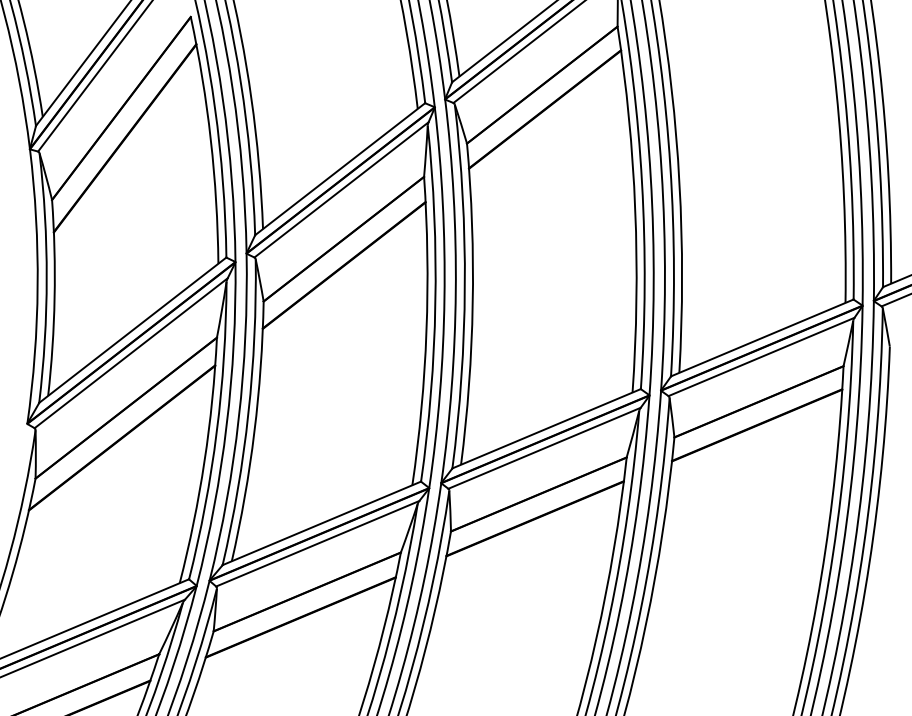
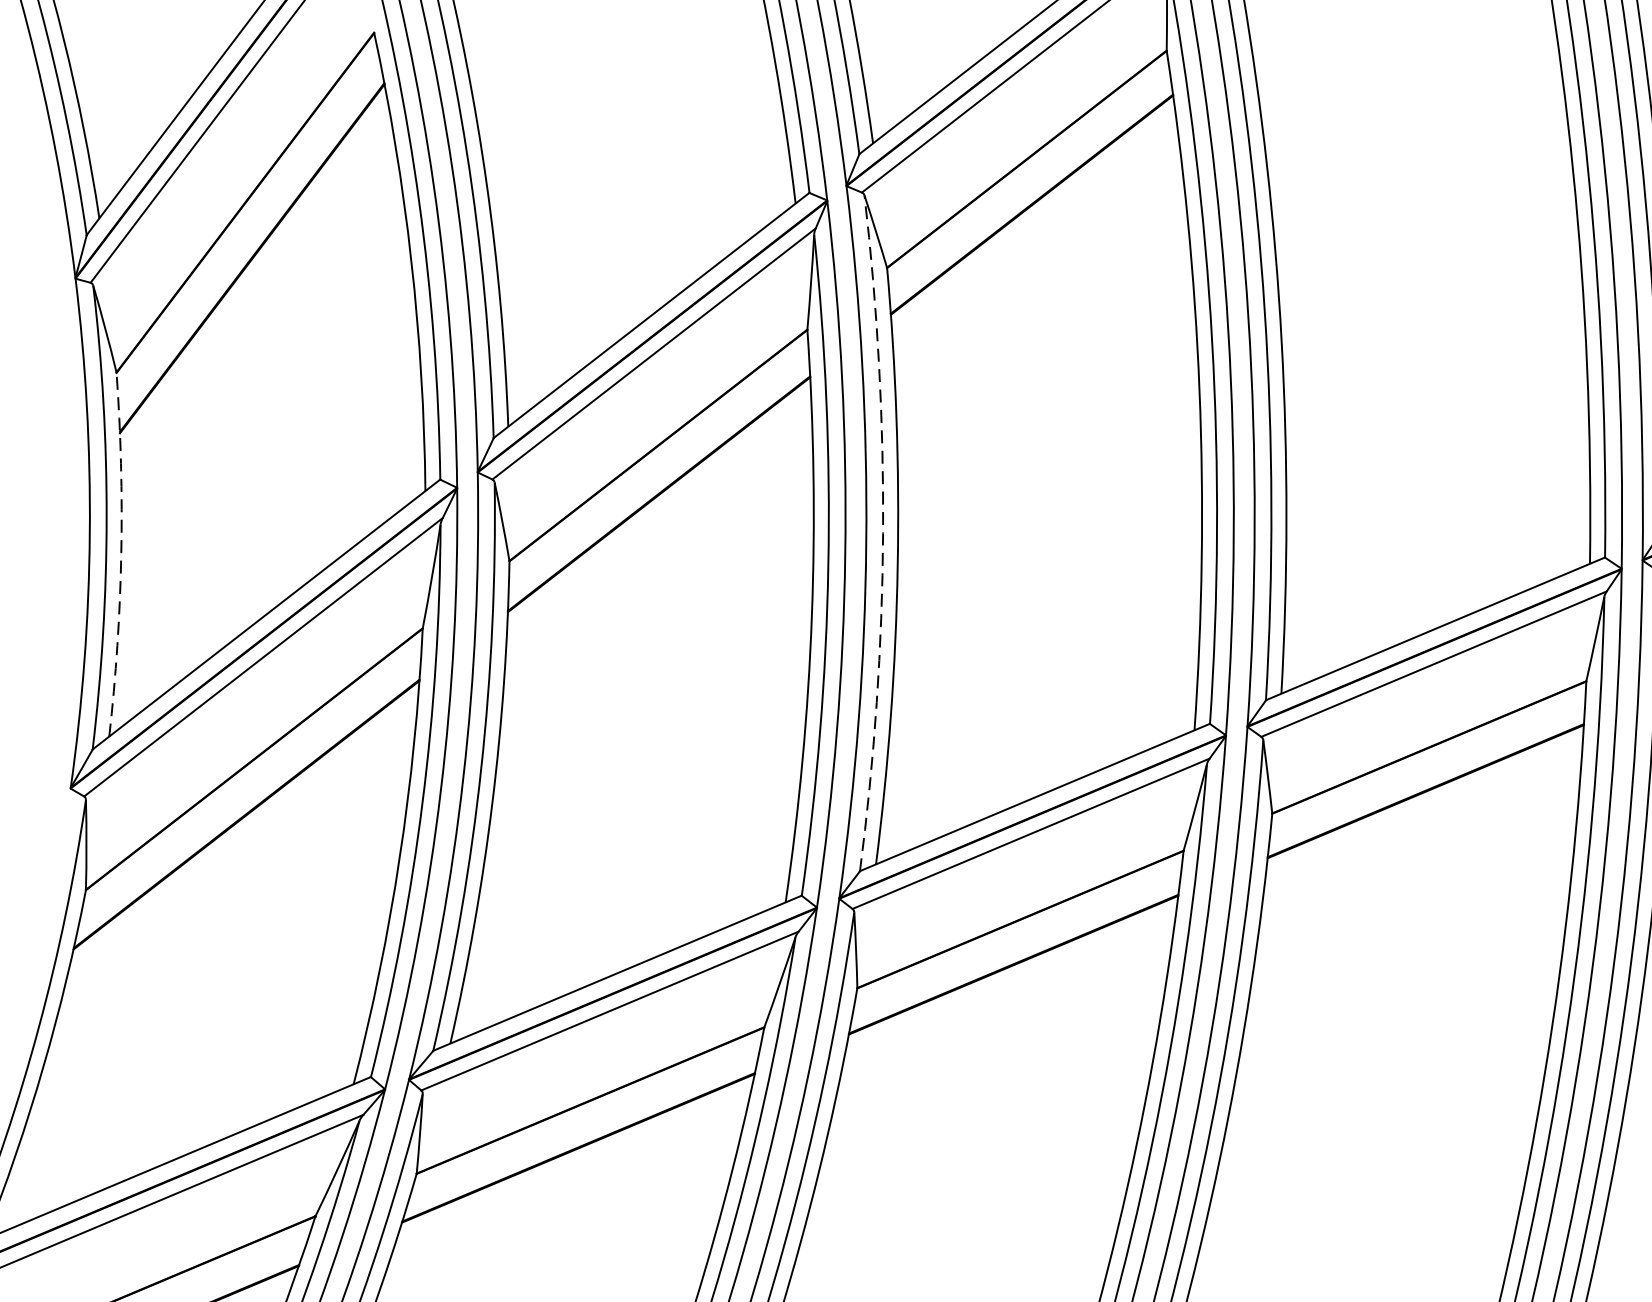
arc: (464, 286) -> (882, 533), solid -> dashed
arc: (54, 298) -> (121, 555), solid -> dashed

